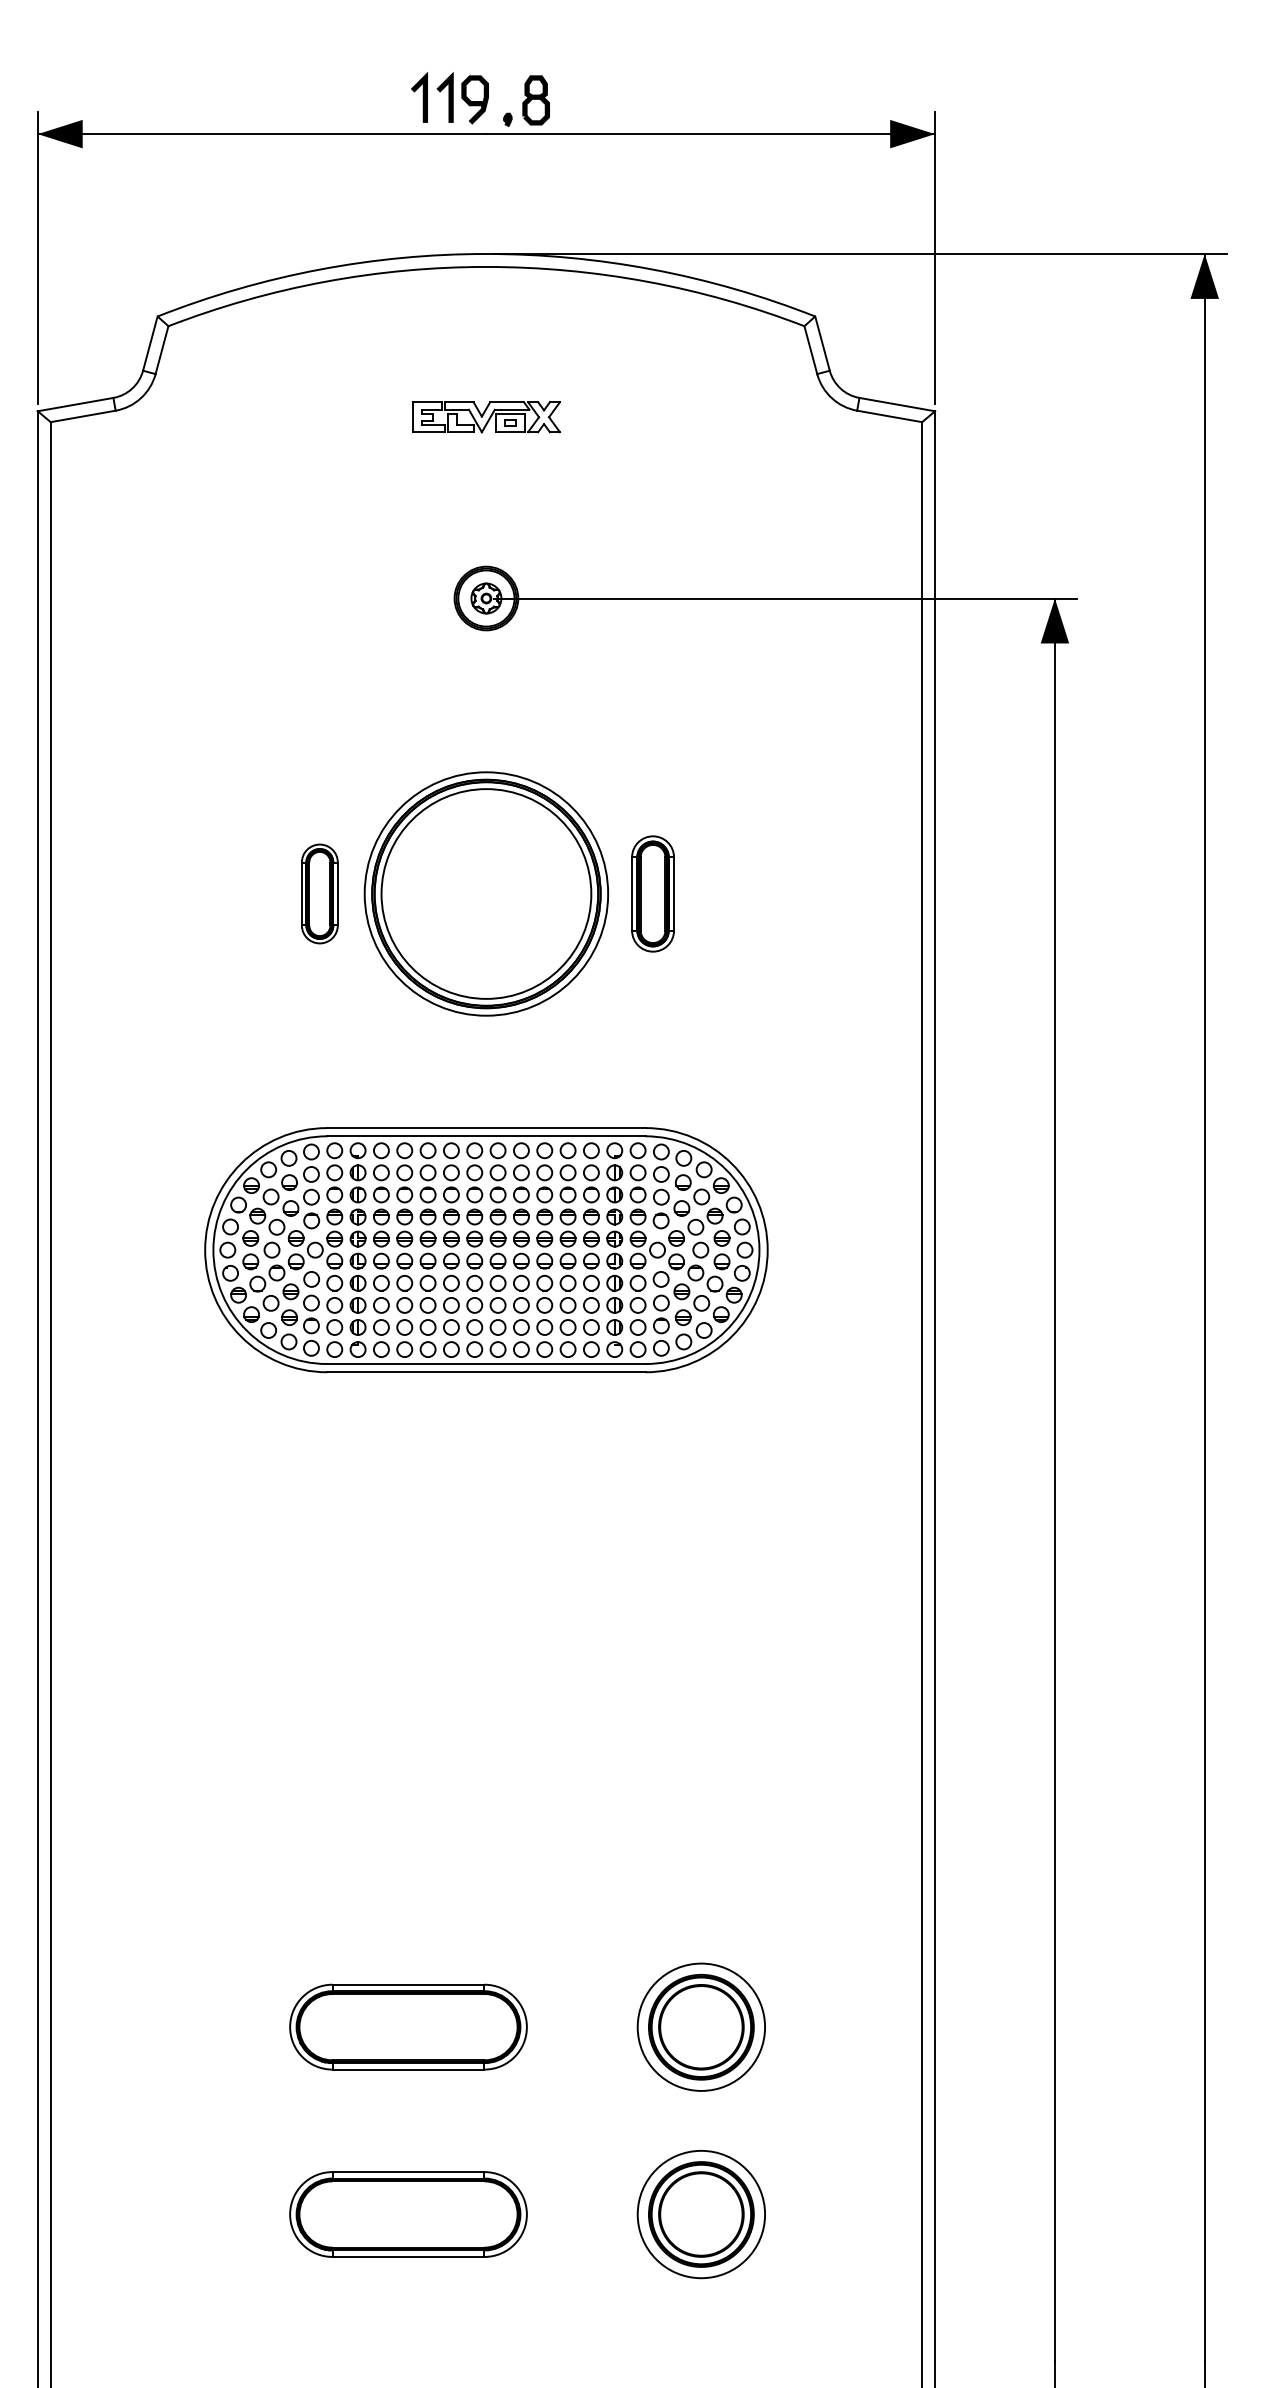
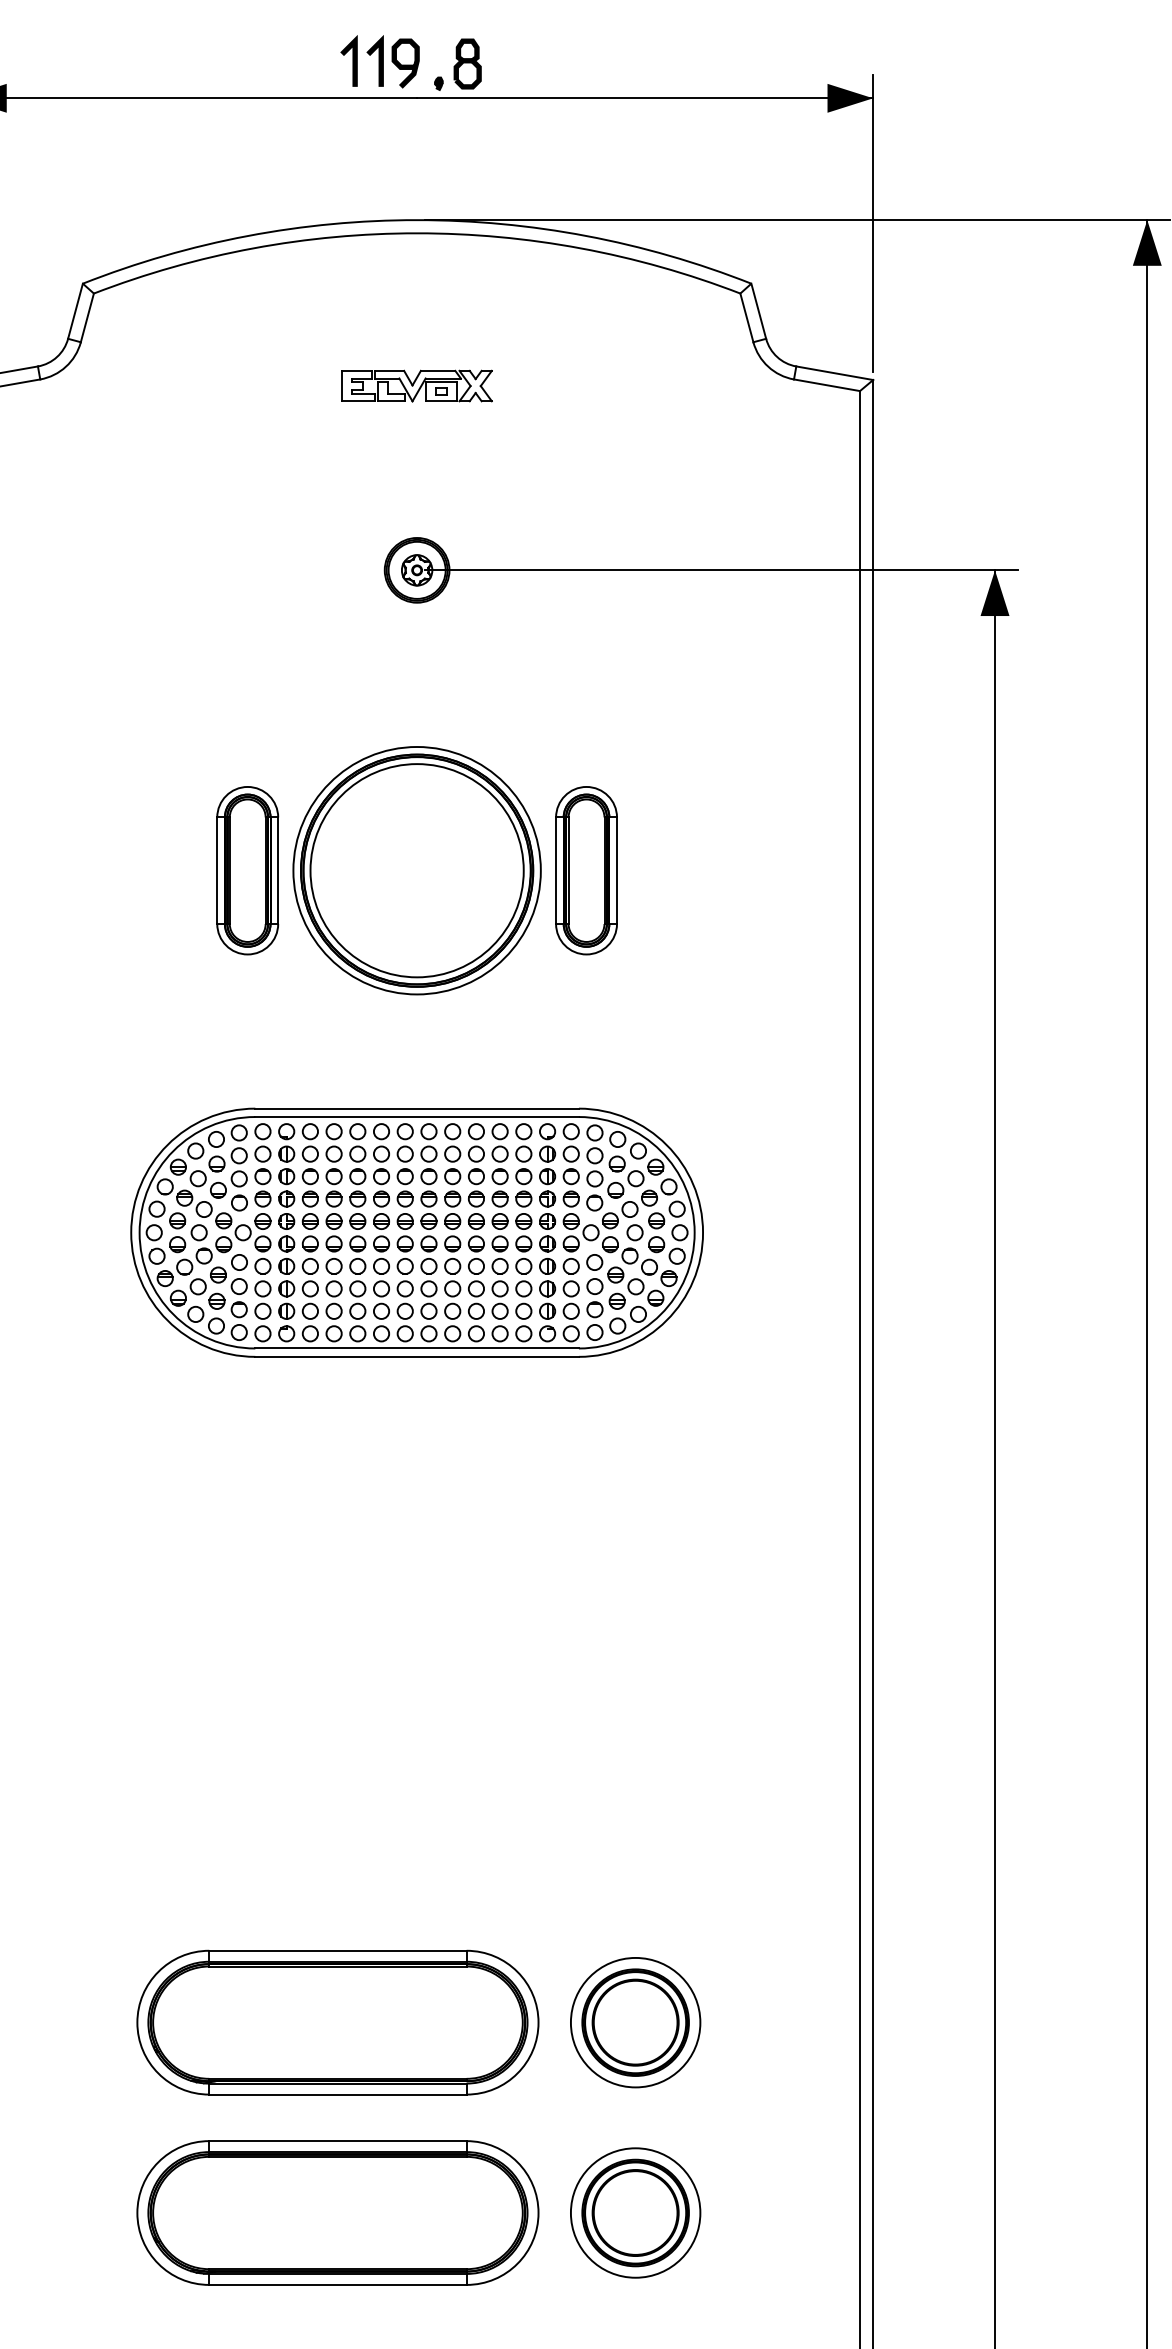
part: (319, 893) -> (247, 870), size x1.67
part: (652, 893) -> (585, 870), size x1.43
part: (408, 2026) -> (337, 2021), size x1.67
part: (408, 2214) -> (337, 2212), size x1.67

